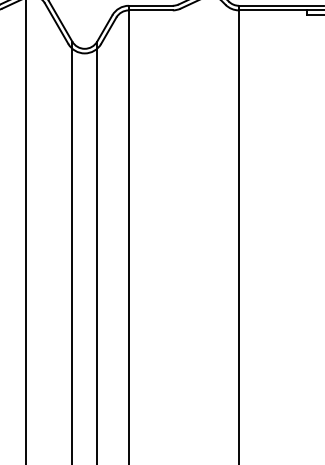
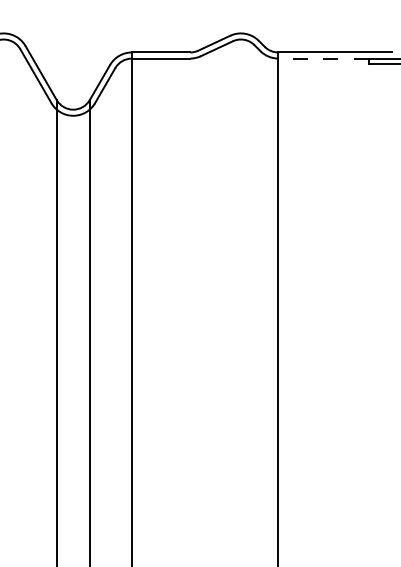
line: (272, 10) -> (322, 58), solid -> dashed

